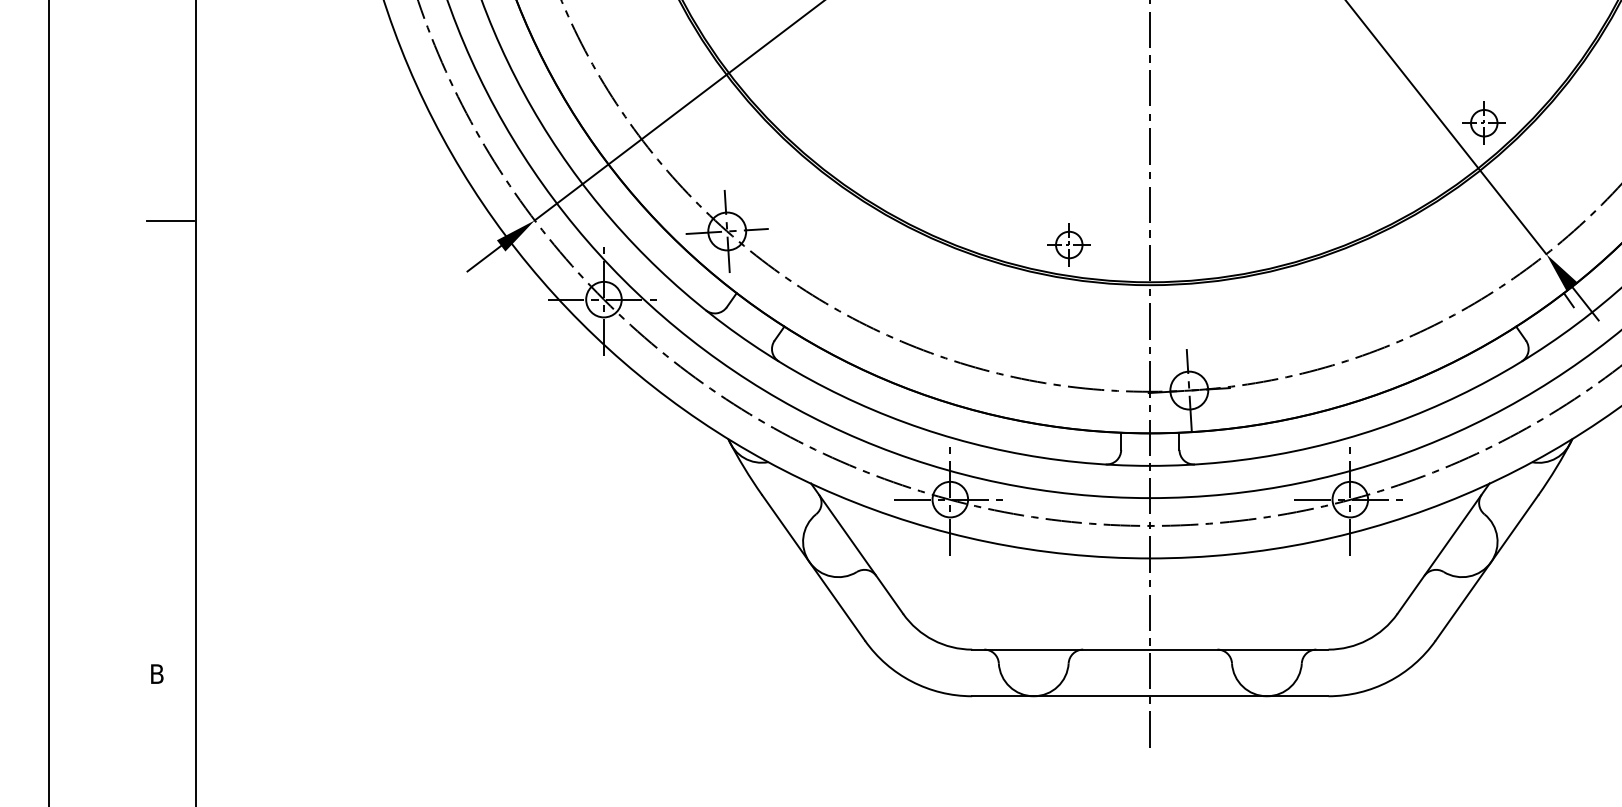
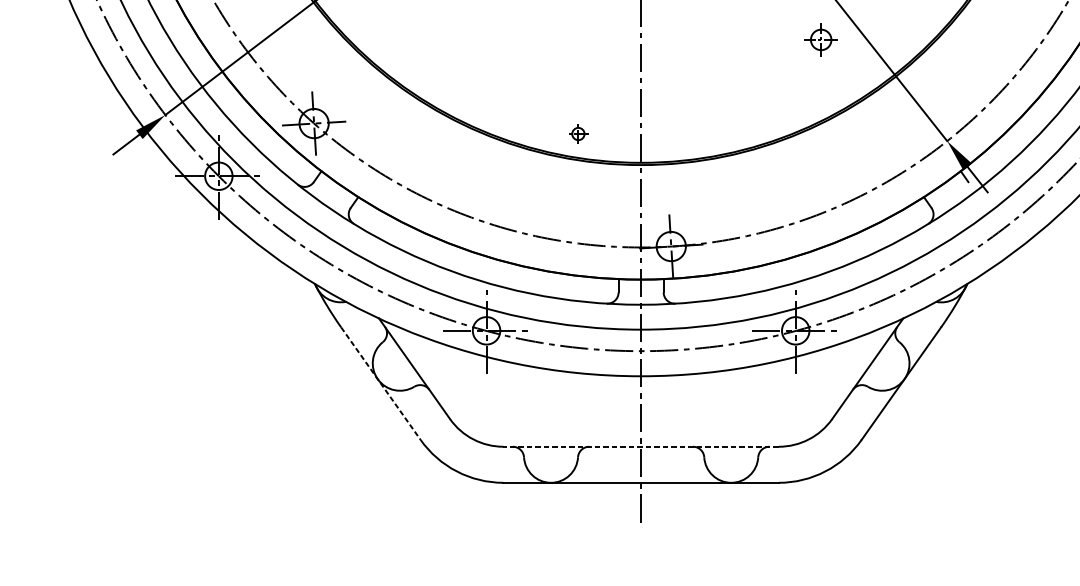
part: (1483, 122) -> (820, 39), moved
part: (1068, 244) -> (577, 133), size x0.6
line: (813, 568) -> (380, 384), solid -> dashed
line: (1149, 649) -> (640, 446), solid -> dashed

